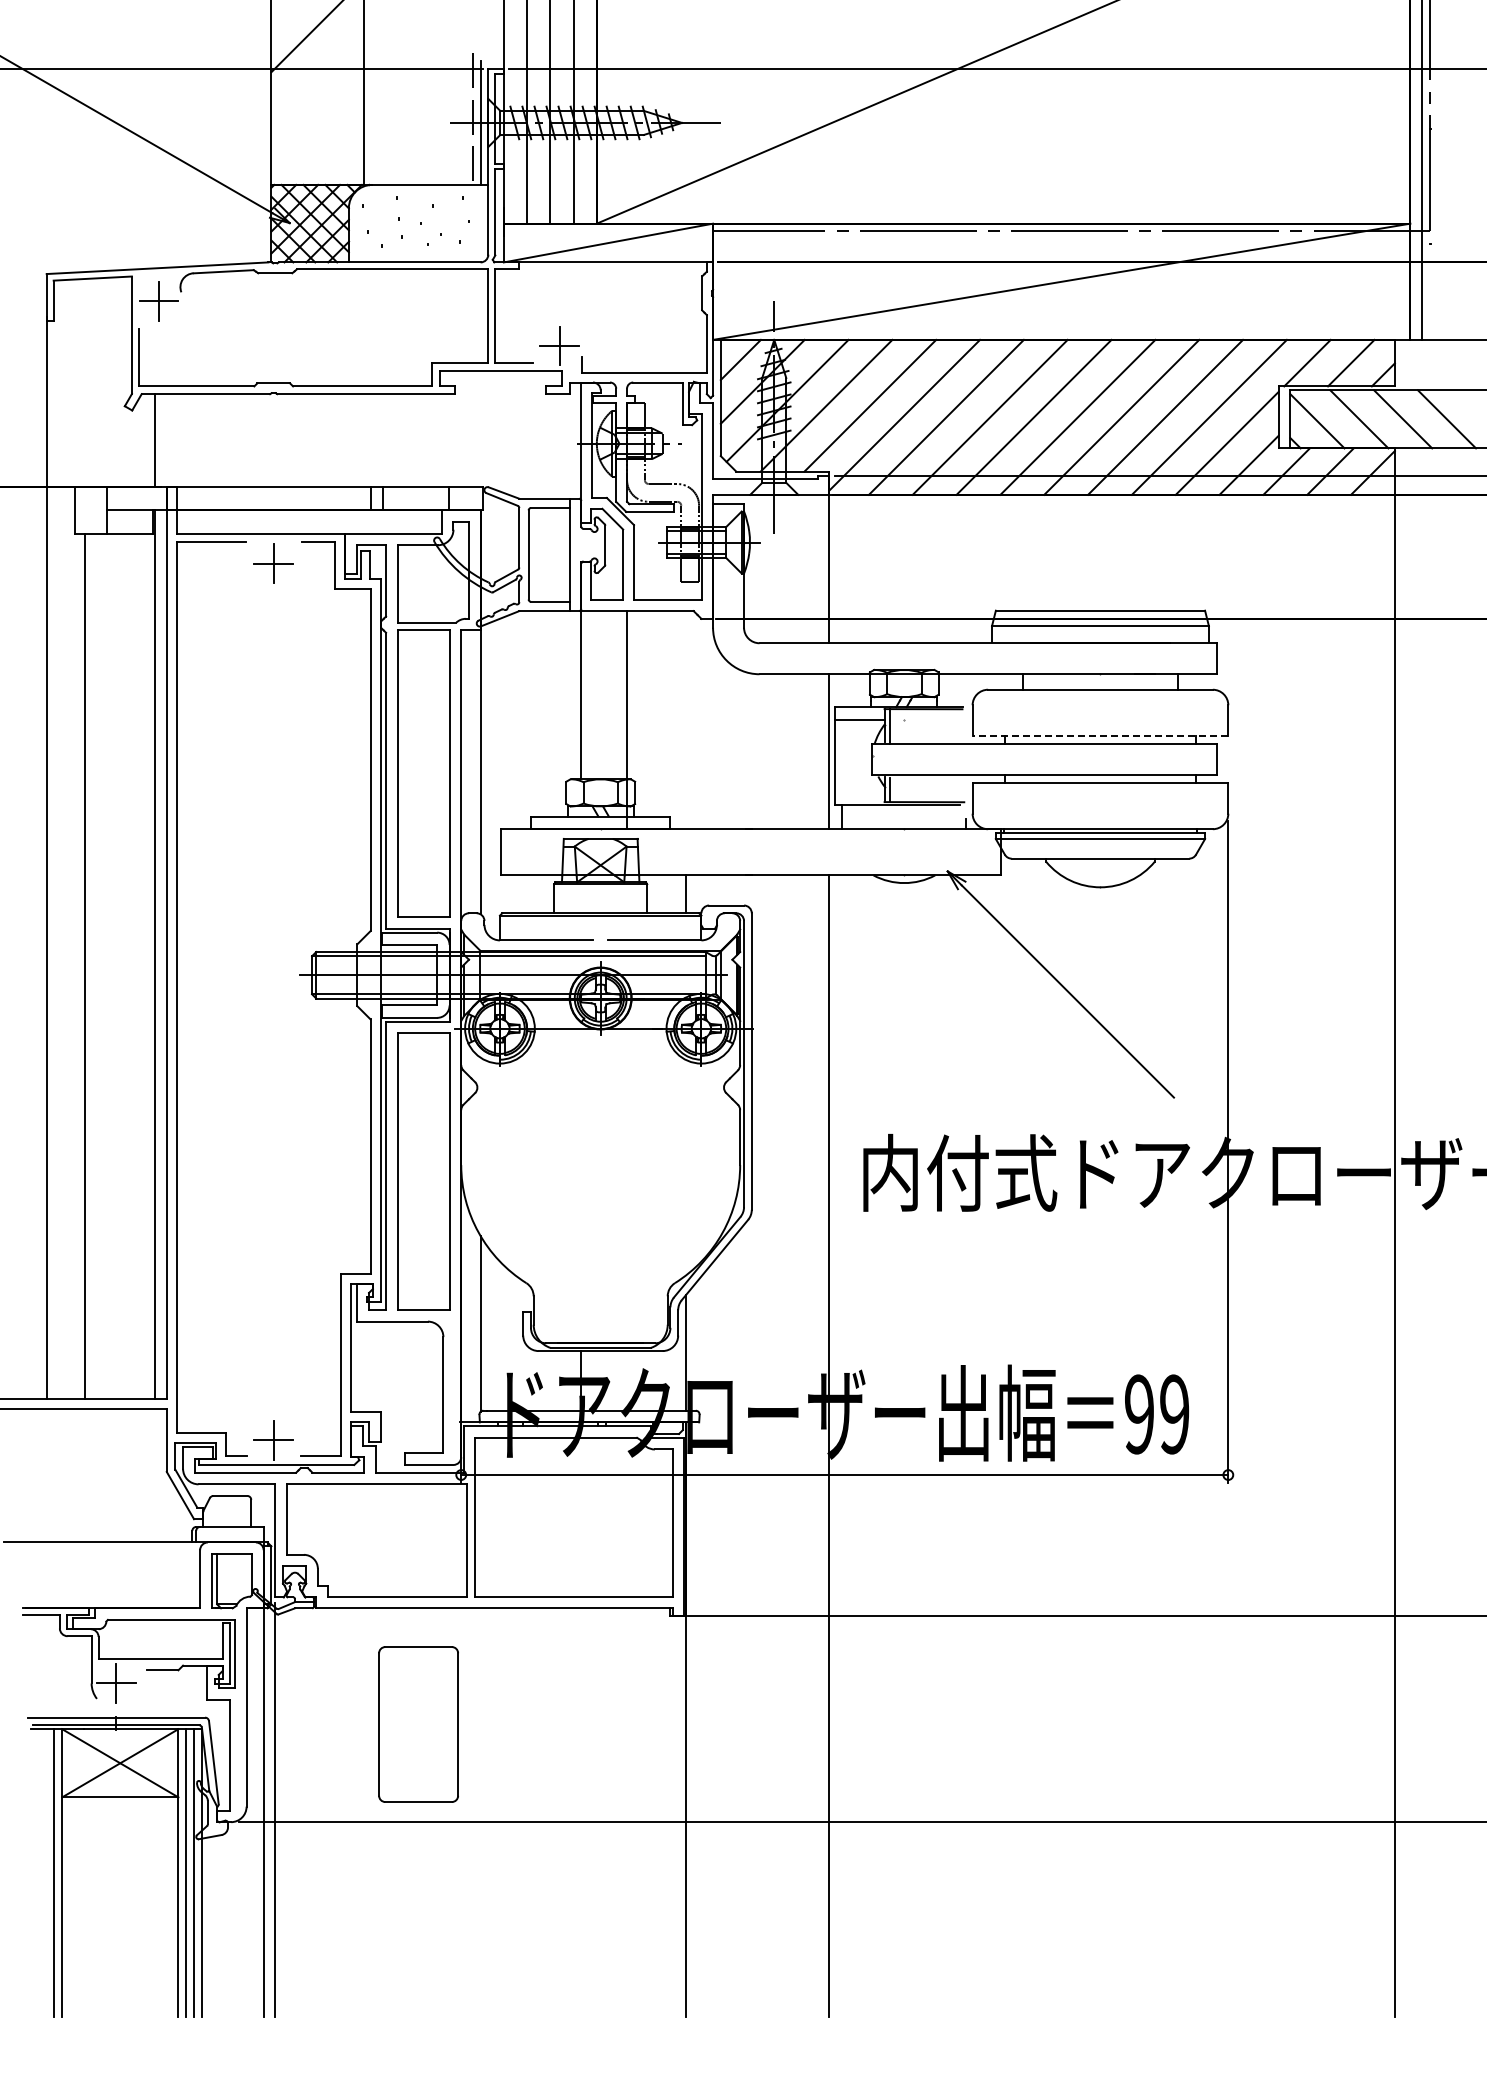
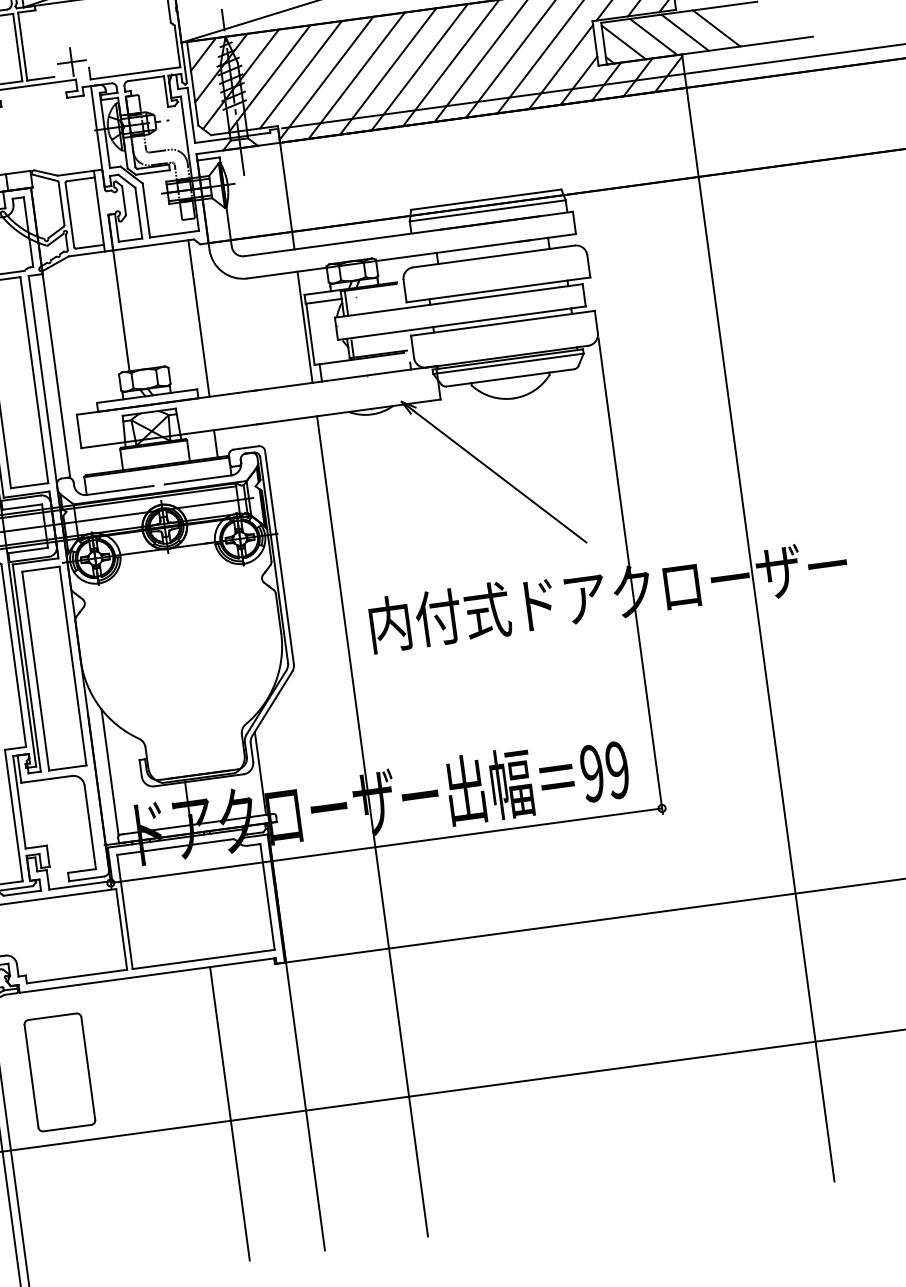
line: (626, 719) -> (198, 318), moved
line: (1100, 736) -> (498, 290), dashed -> solid
part: (418, 1724) -> (59, 1072), moved
line: (581, 1812) -> (230, 1113), added

